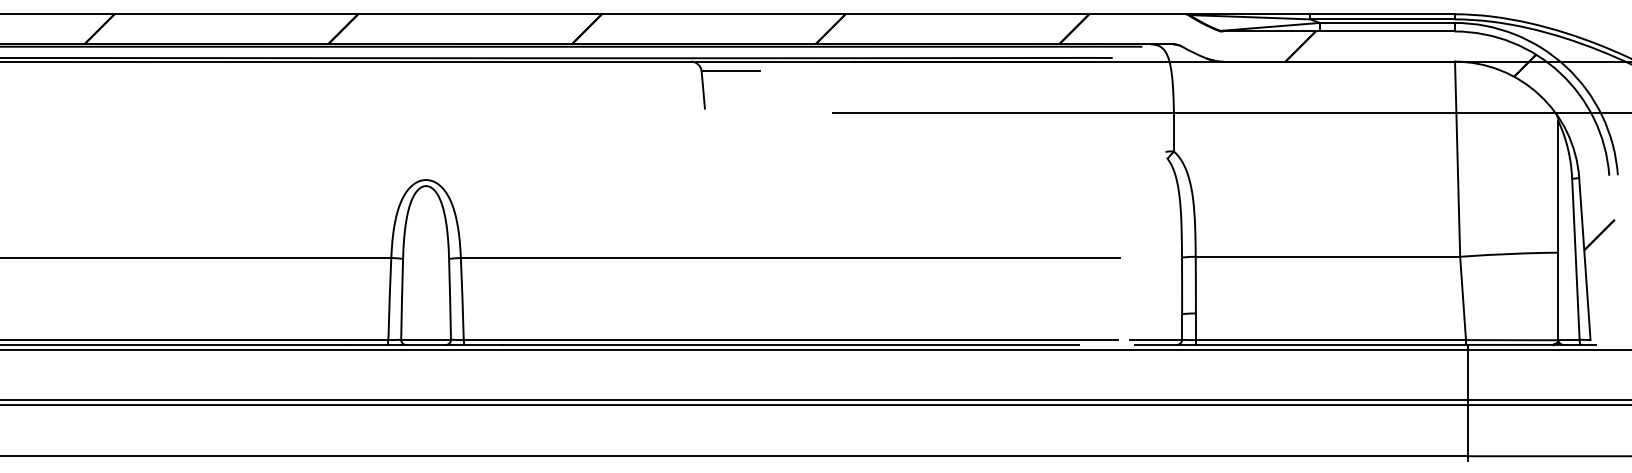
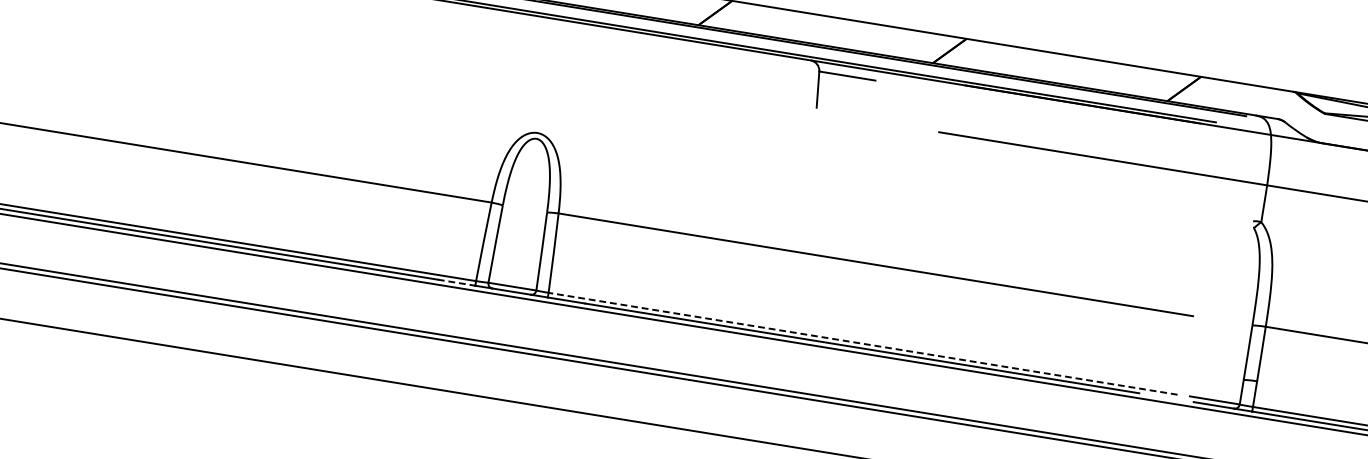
line: (790, 340) -> (862, 344), solid -> dashed
line: (368, 344) -> (456, 282), solid -> dashed

